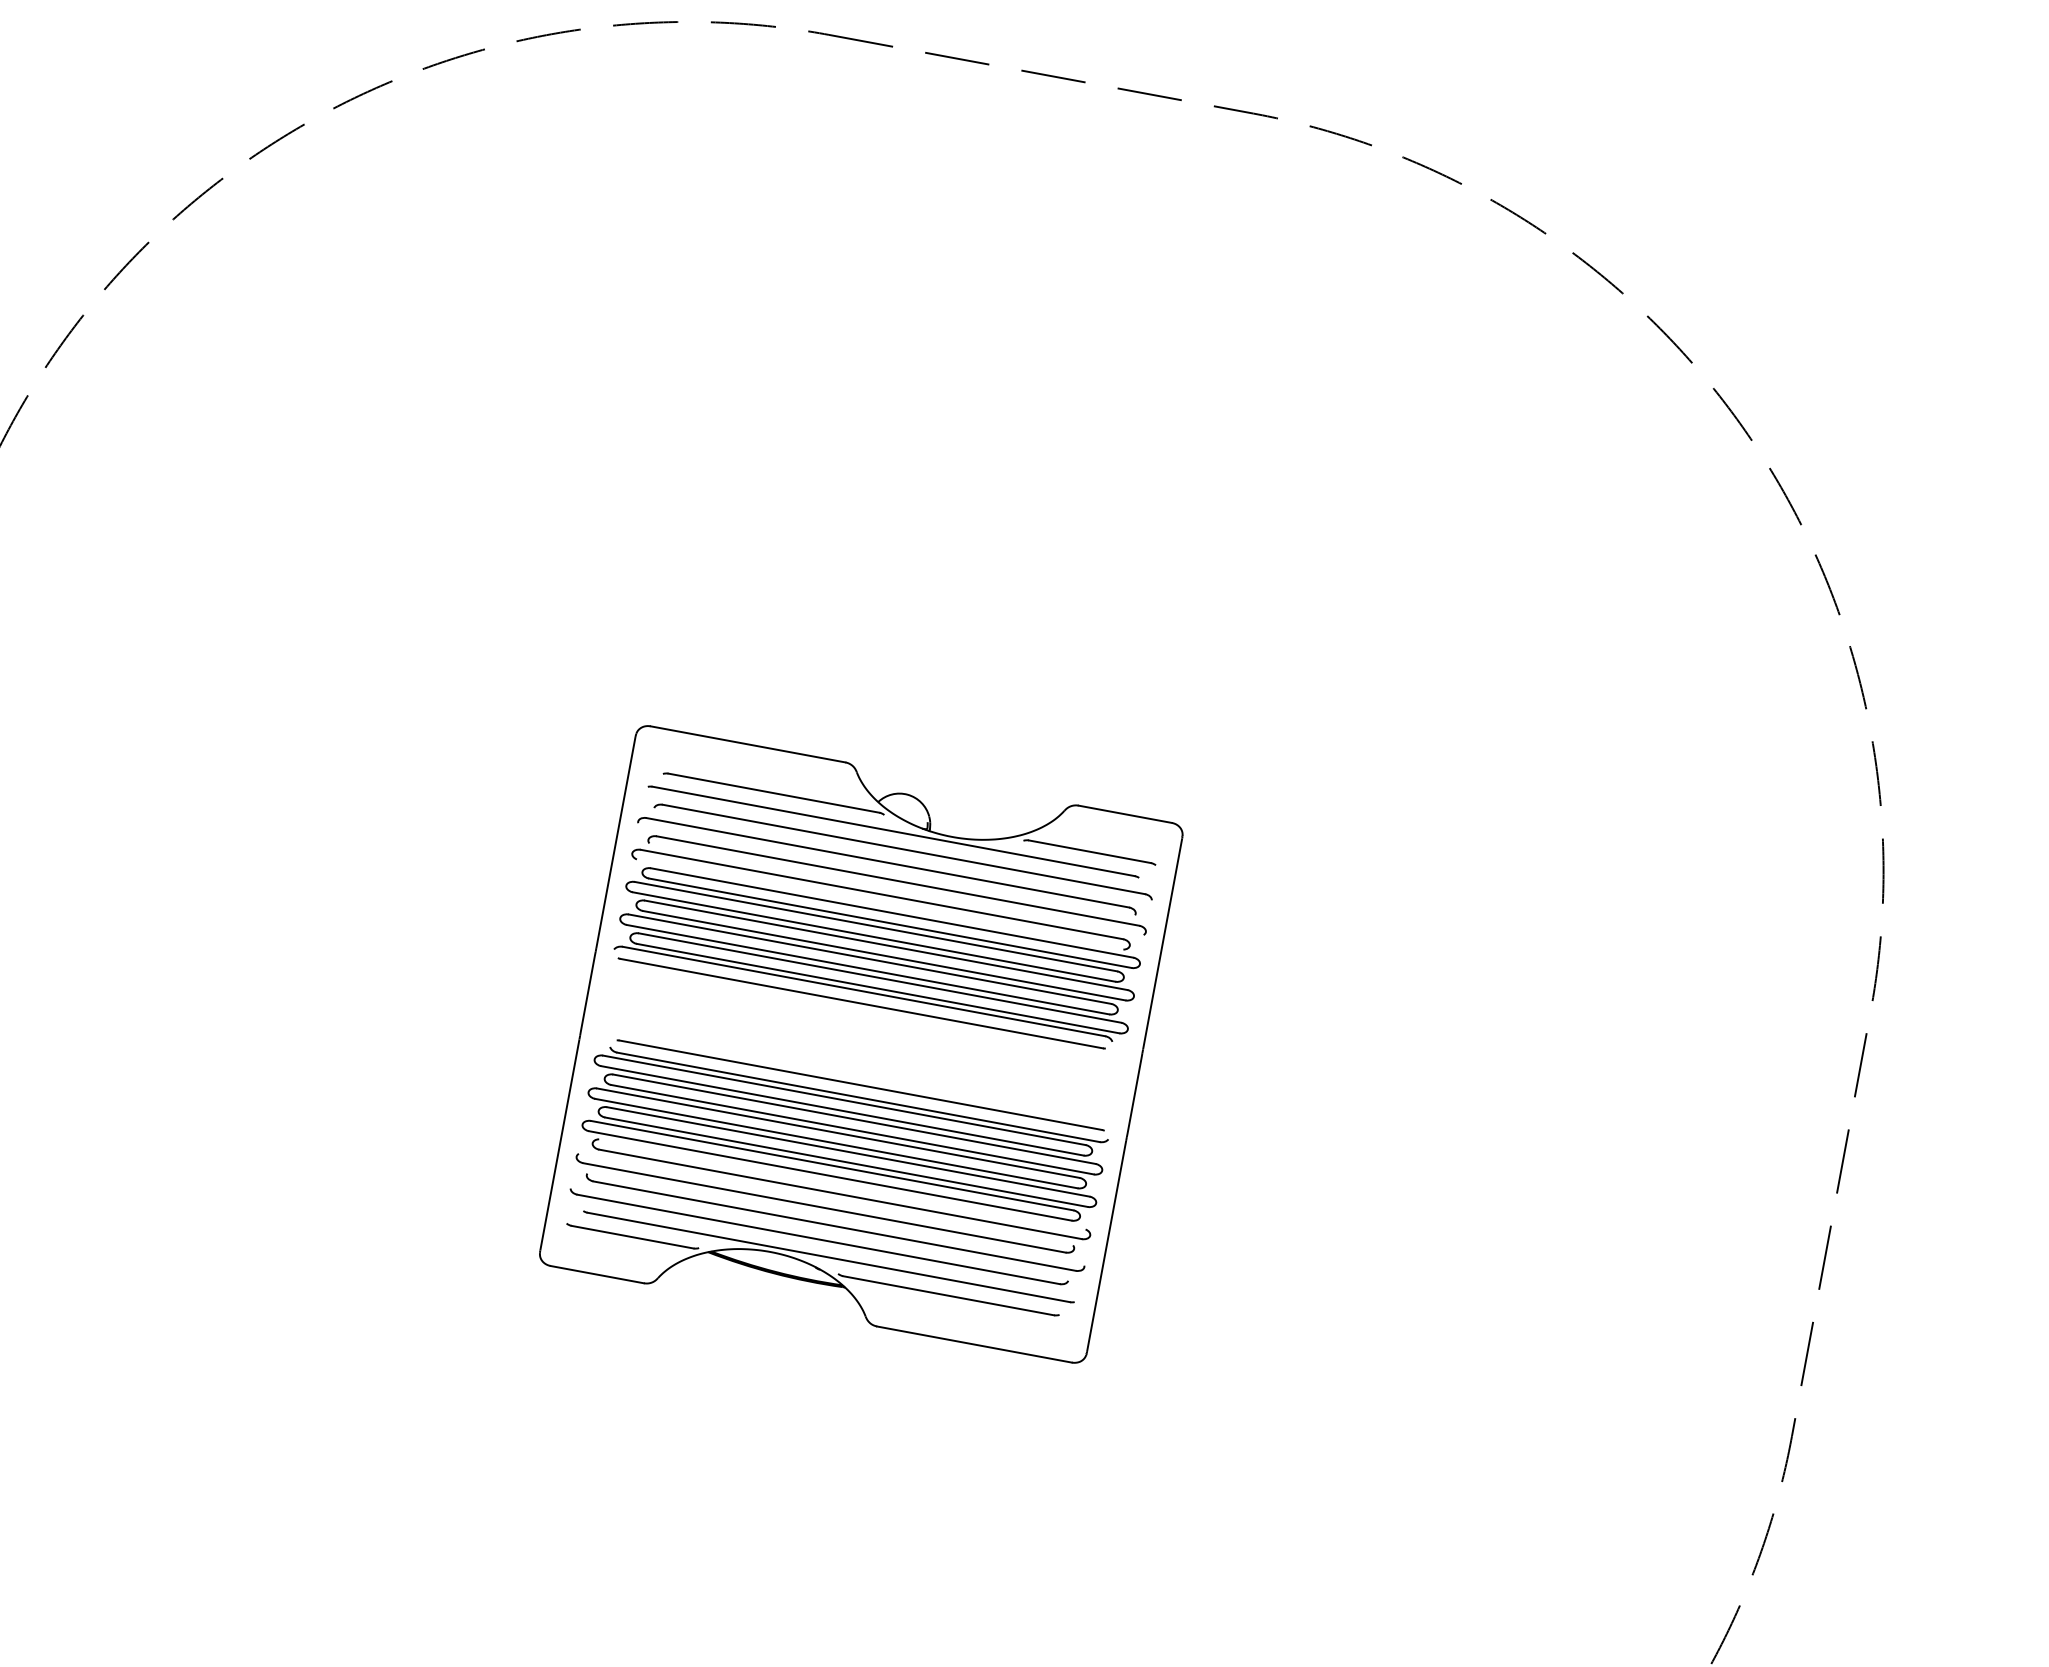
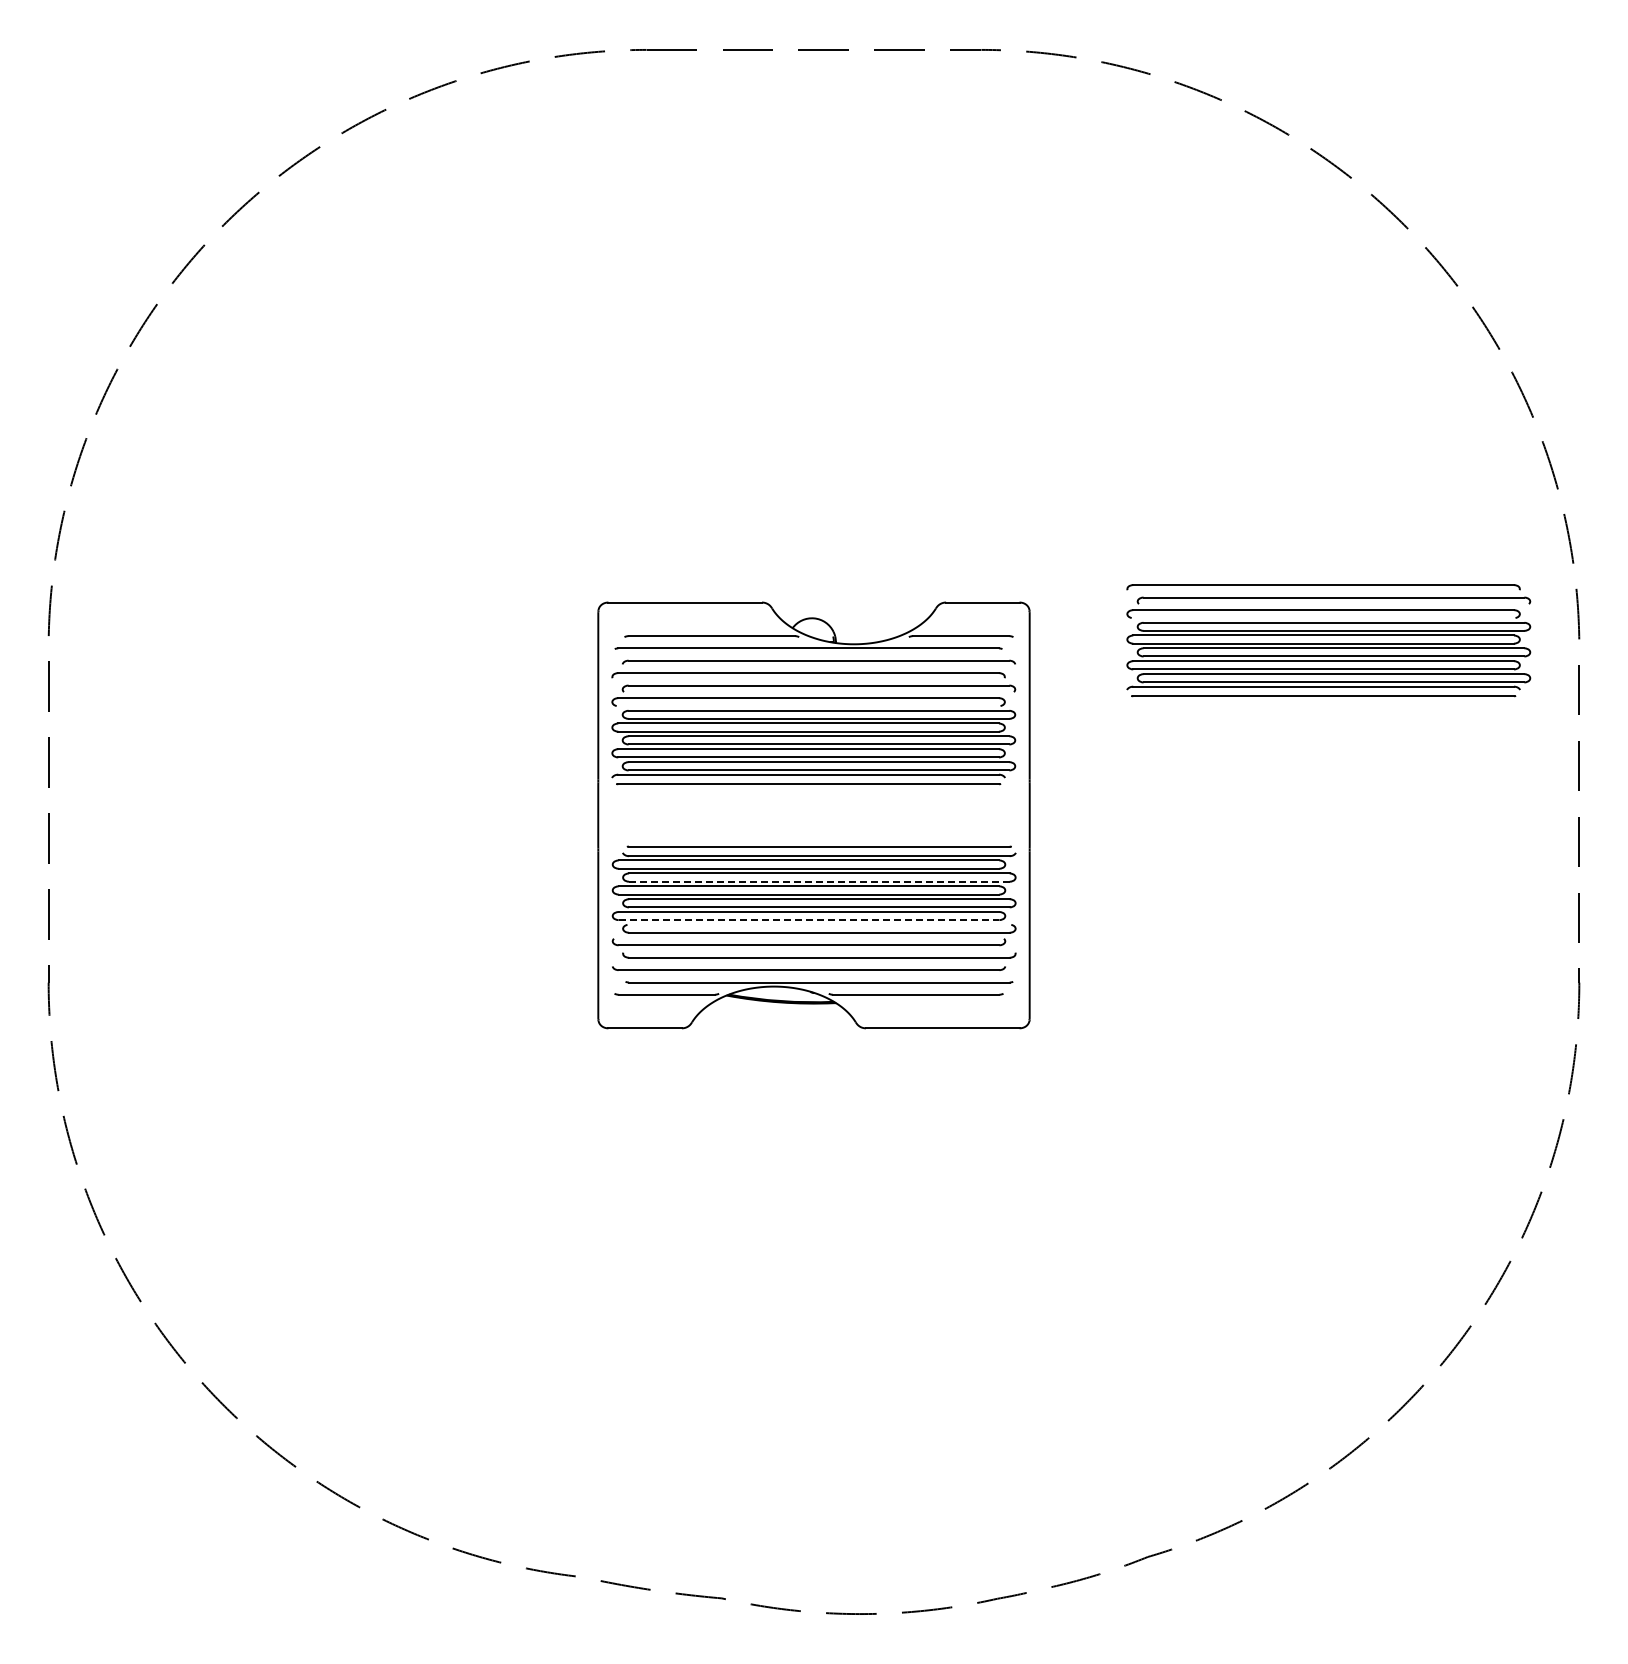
part: (1554, 943) -> (1328, 640), added
line: (852, 1129) -> (819, 881), solid -> dashed
line: (830, 1176) -> (809, 920), solid -> dashed

